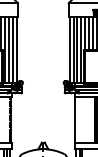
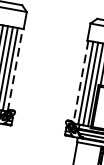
line: (17, 49) -> (15, 69), solid -> dashed
line: (69, 50) -> (80, 82), solid -> dashed

